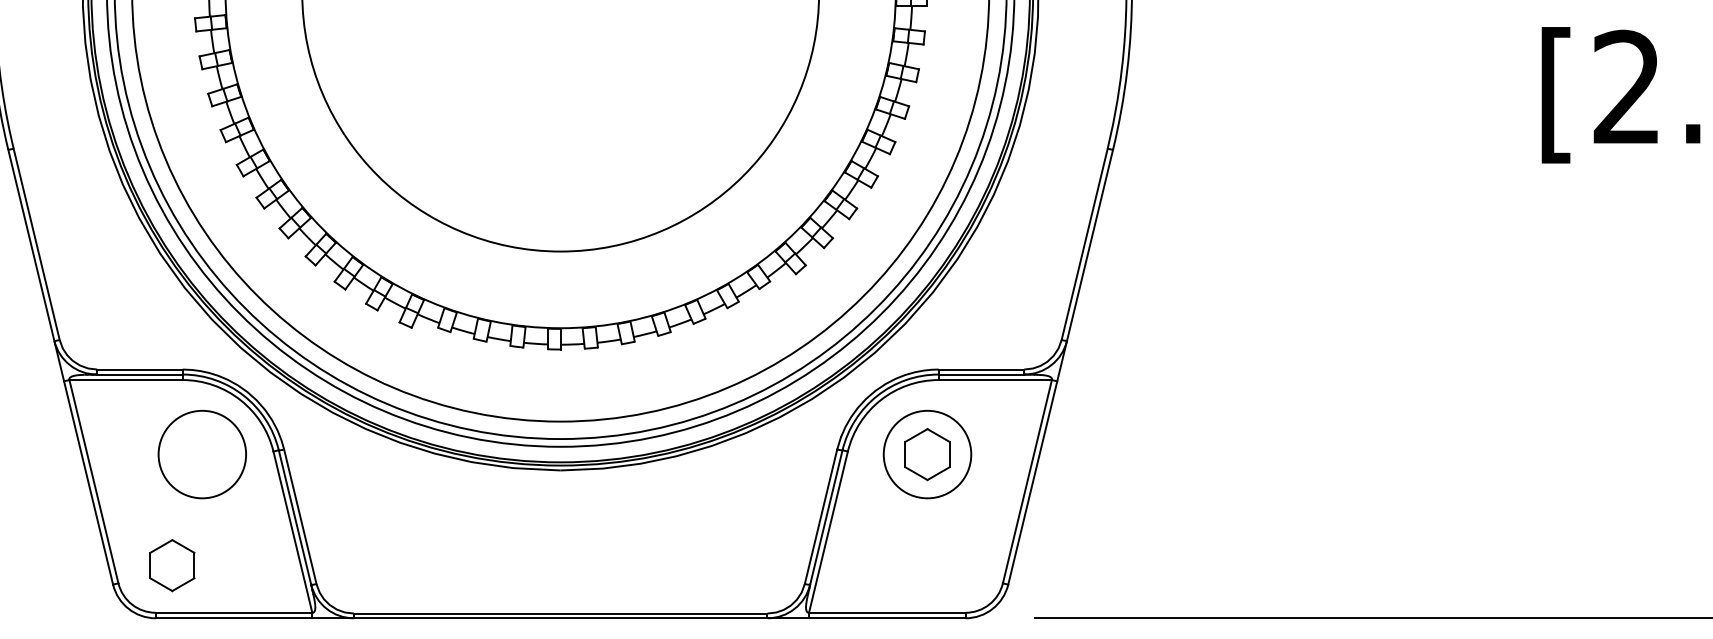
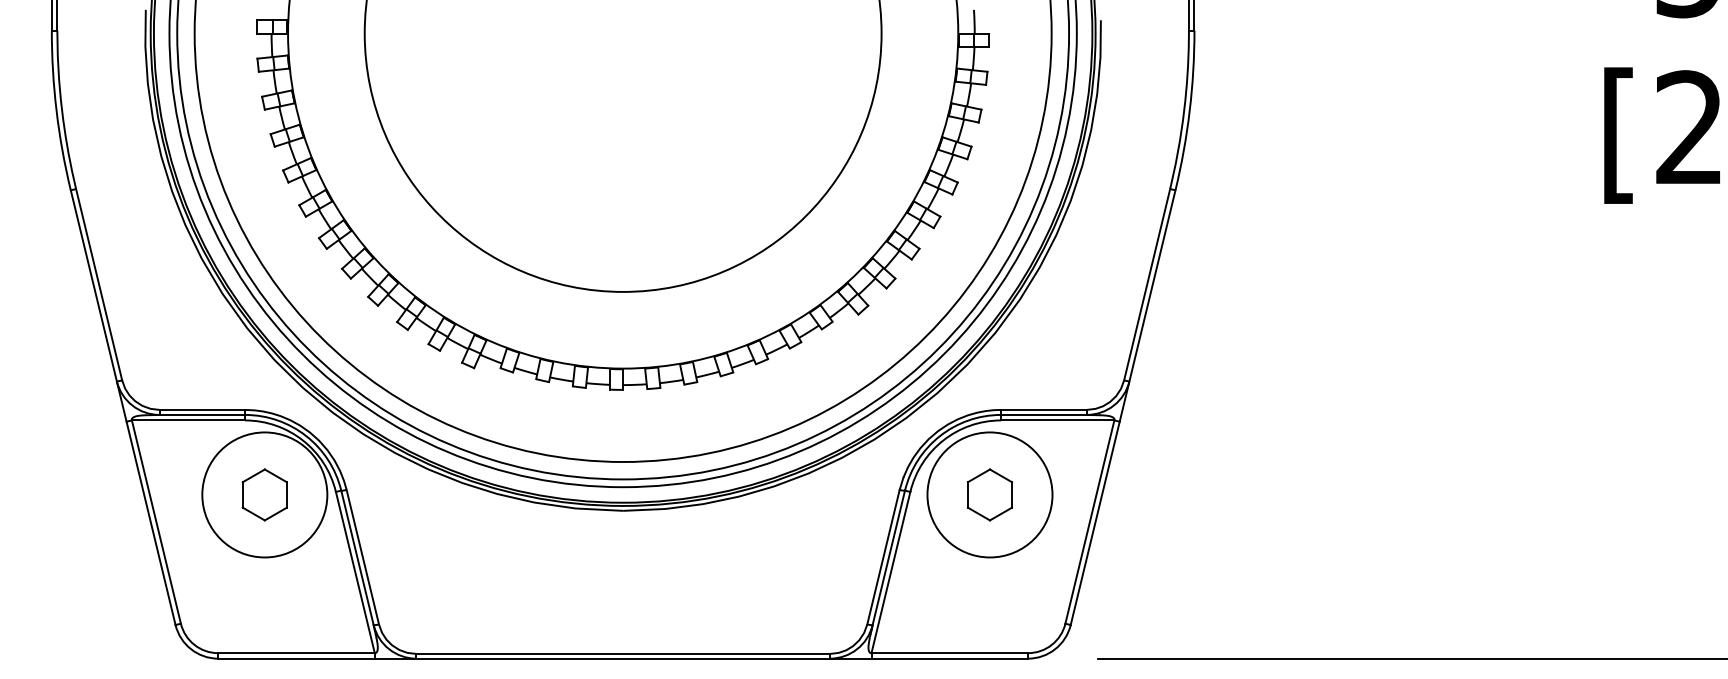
circle: (202, 454) -> (264, 494), size x1.43
circle: (927, 454) -> (989, 494), size x1.43
part: (172, 565) -> (264, 494), moved

